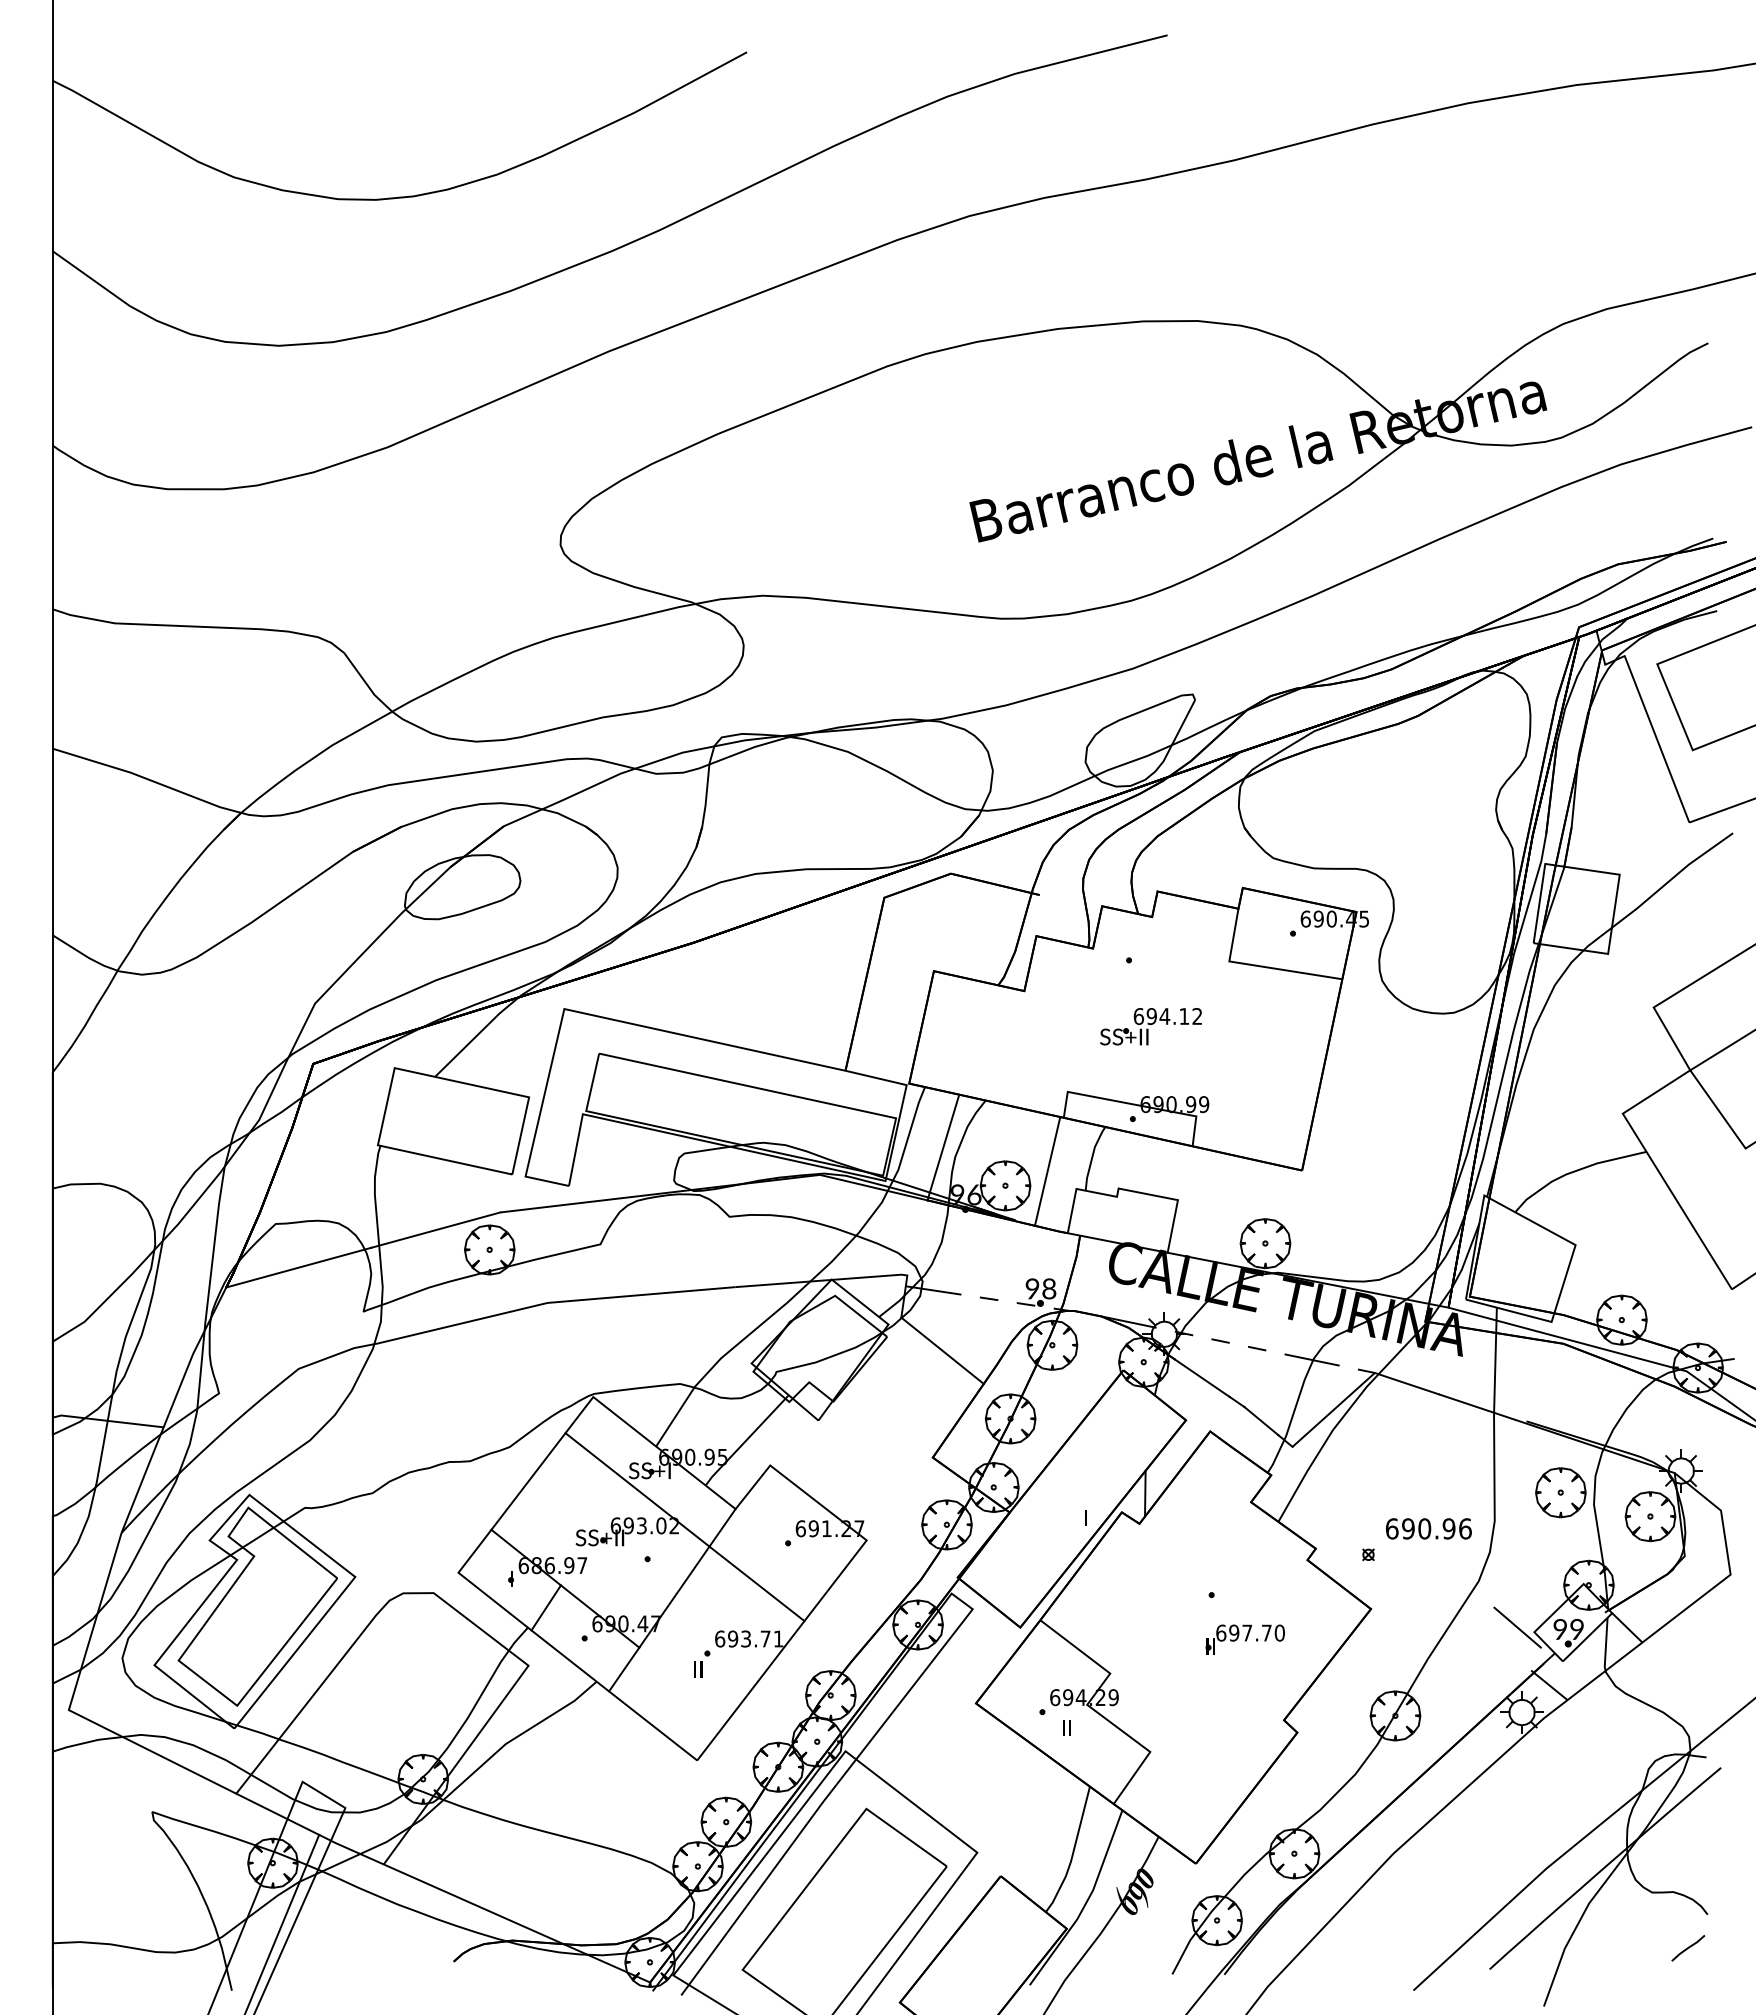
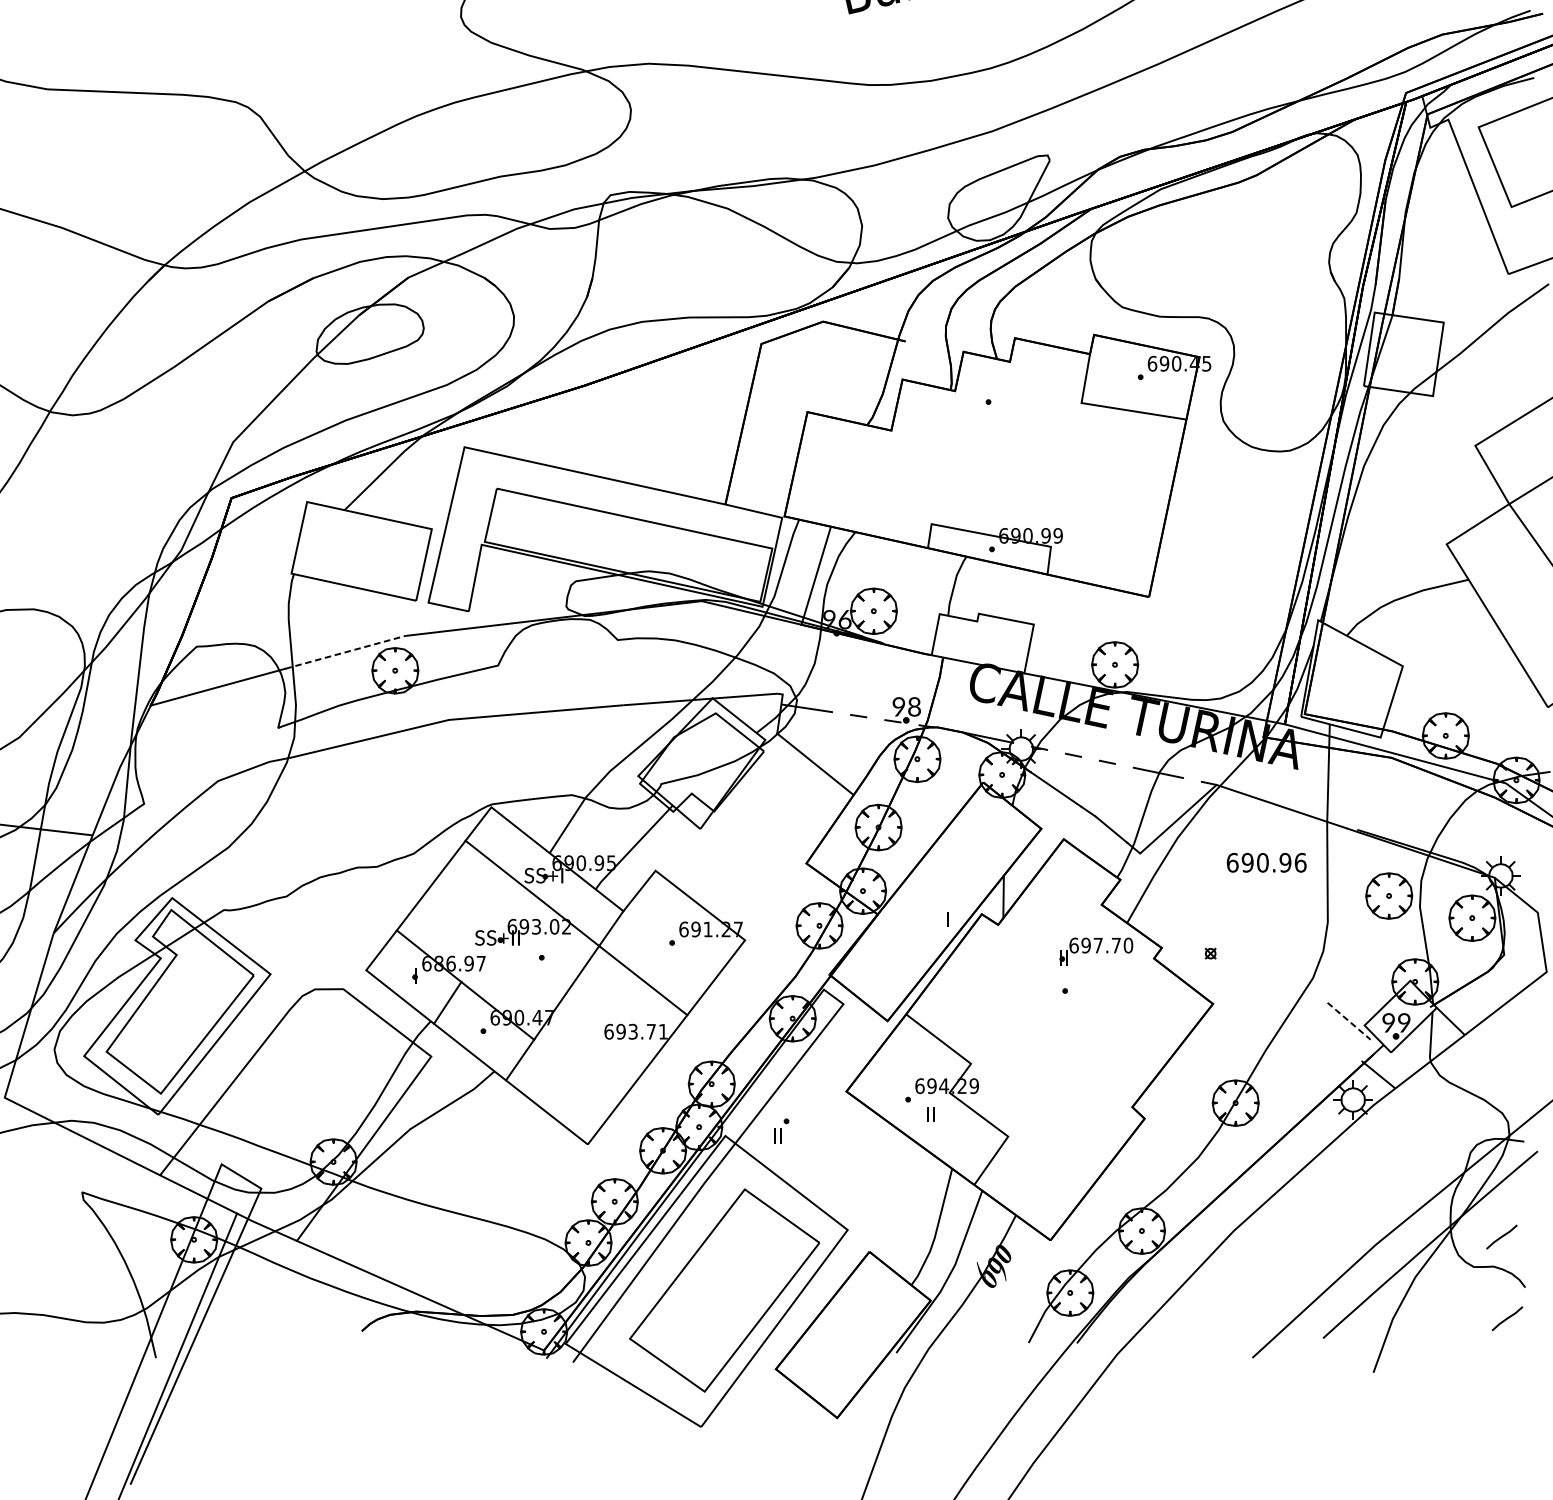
part: (1150, 1026) -> (1008, 463), removed
line: (1047, 1171) -> (912, 597), removed
line: (435, 1230) -> (344, 652), solid -> dashed
text: (1428, 1528) -> (1266, 862), moved
line: (1517, 1627) -> (1348, 1021), solid -> dashed
part: (1244, 1639) -> (1095, 951), moved
part: (702, 1663) -> (782, 1130), moved
line: (1682, 1860) -> (1502, 1237), added

